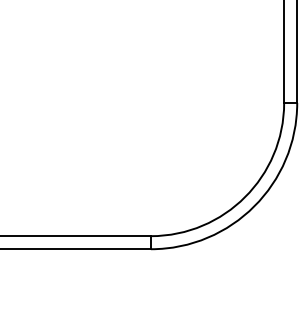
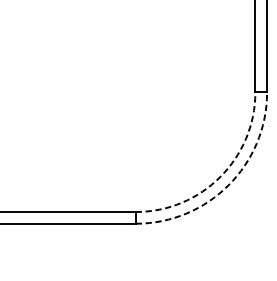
arc: (245, 197) -> (220, 177), solid -> dashed
arc: (254, 206) -> (228, 185), solid -> dashed

